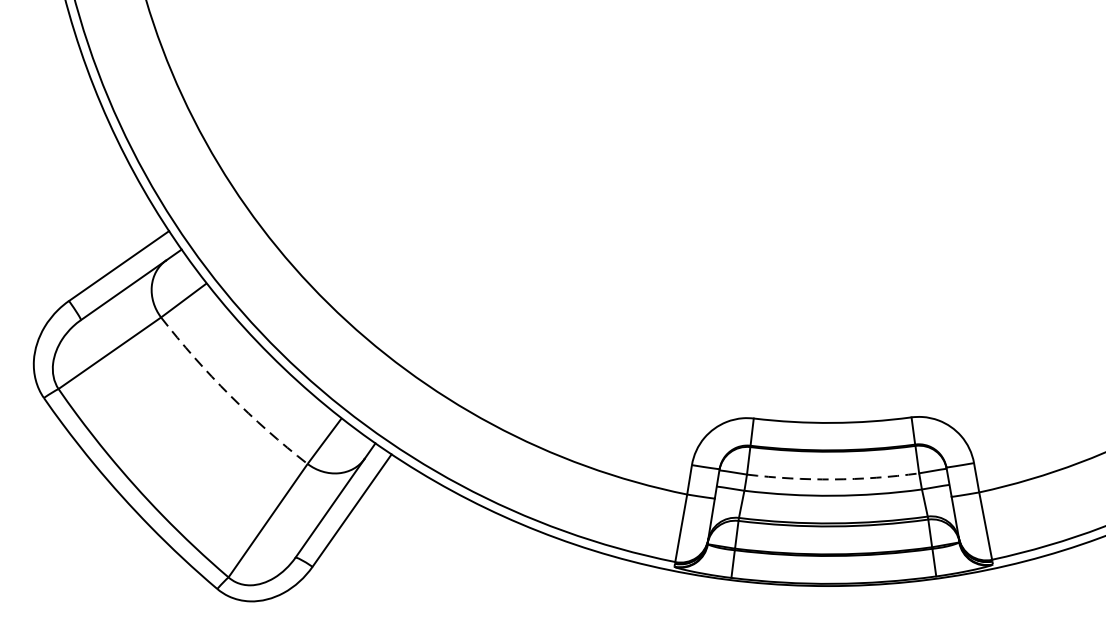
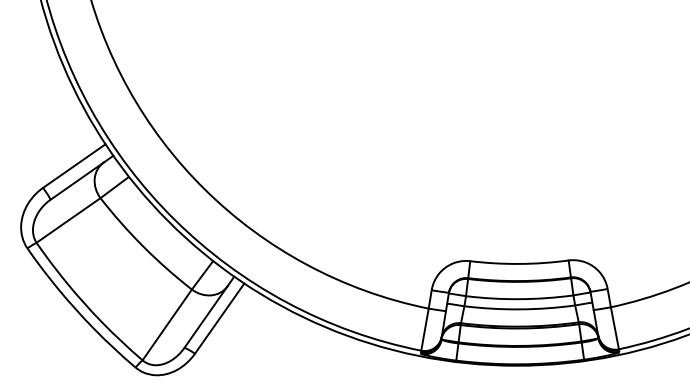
arc: (229, 394) -> (143, 246), dashed -> solid
arc: (832, 479) -> (519, 299), dashed -> solid

